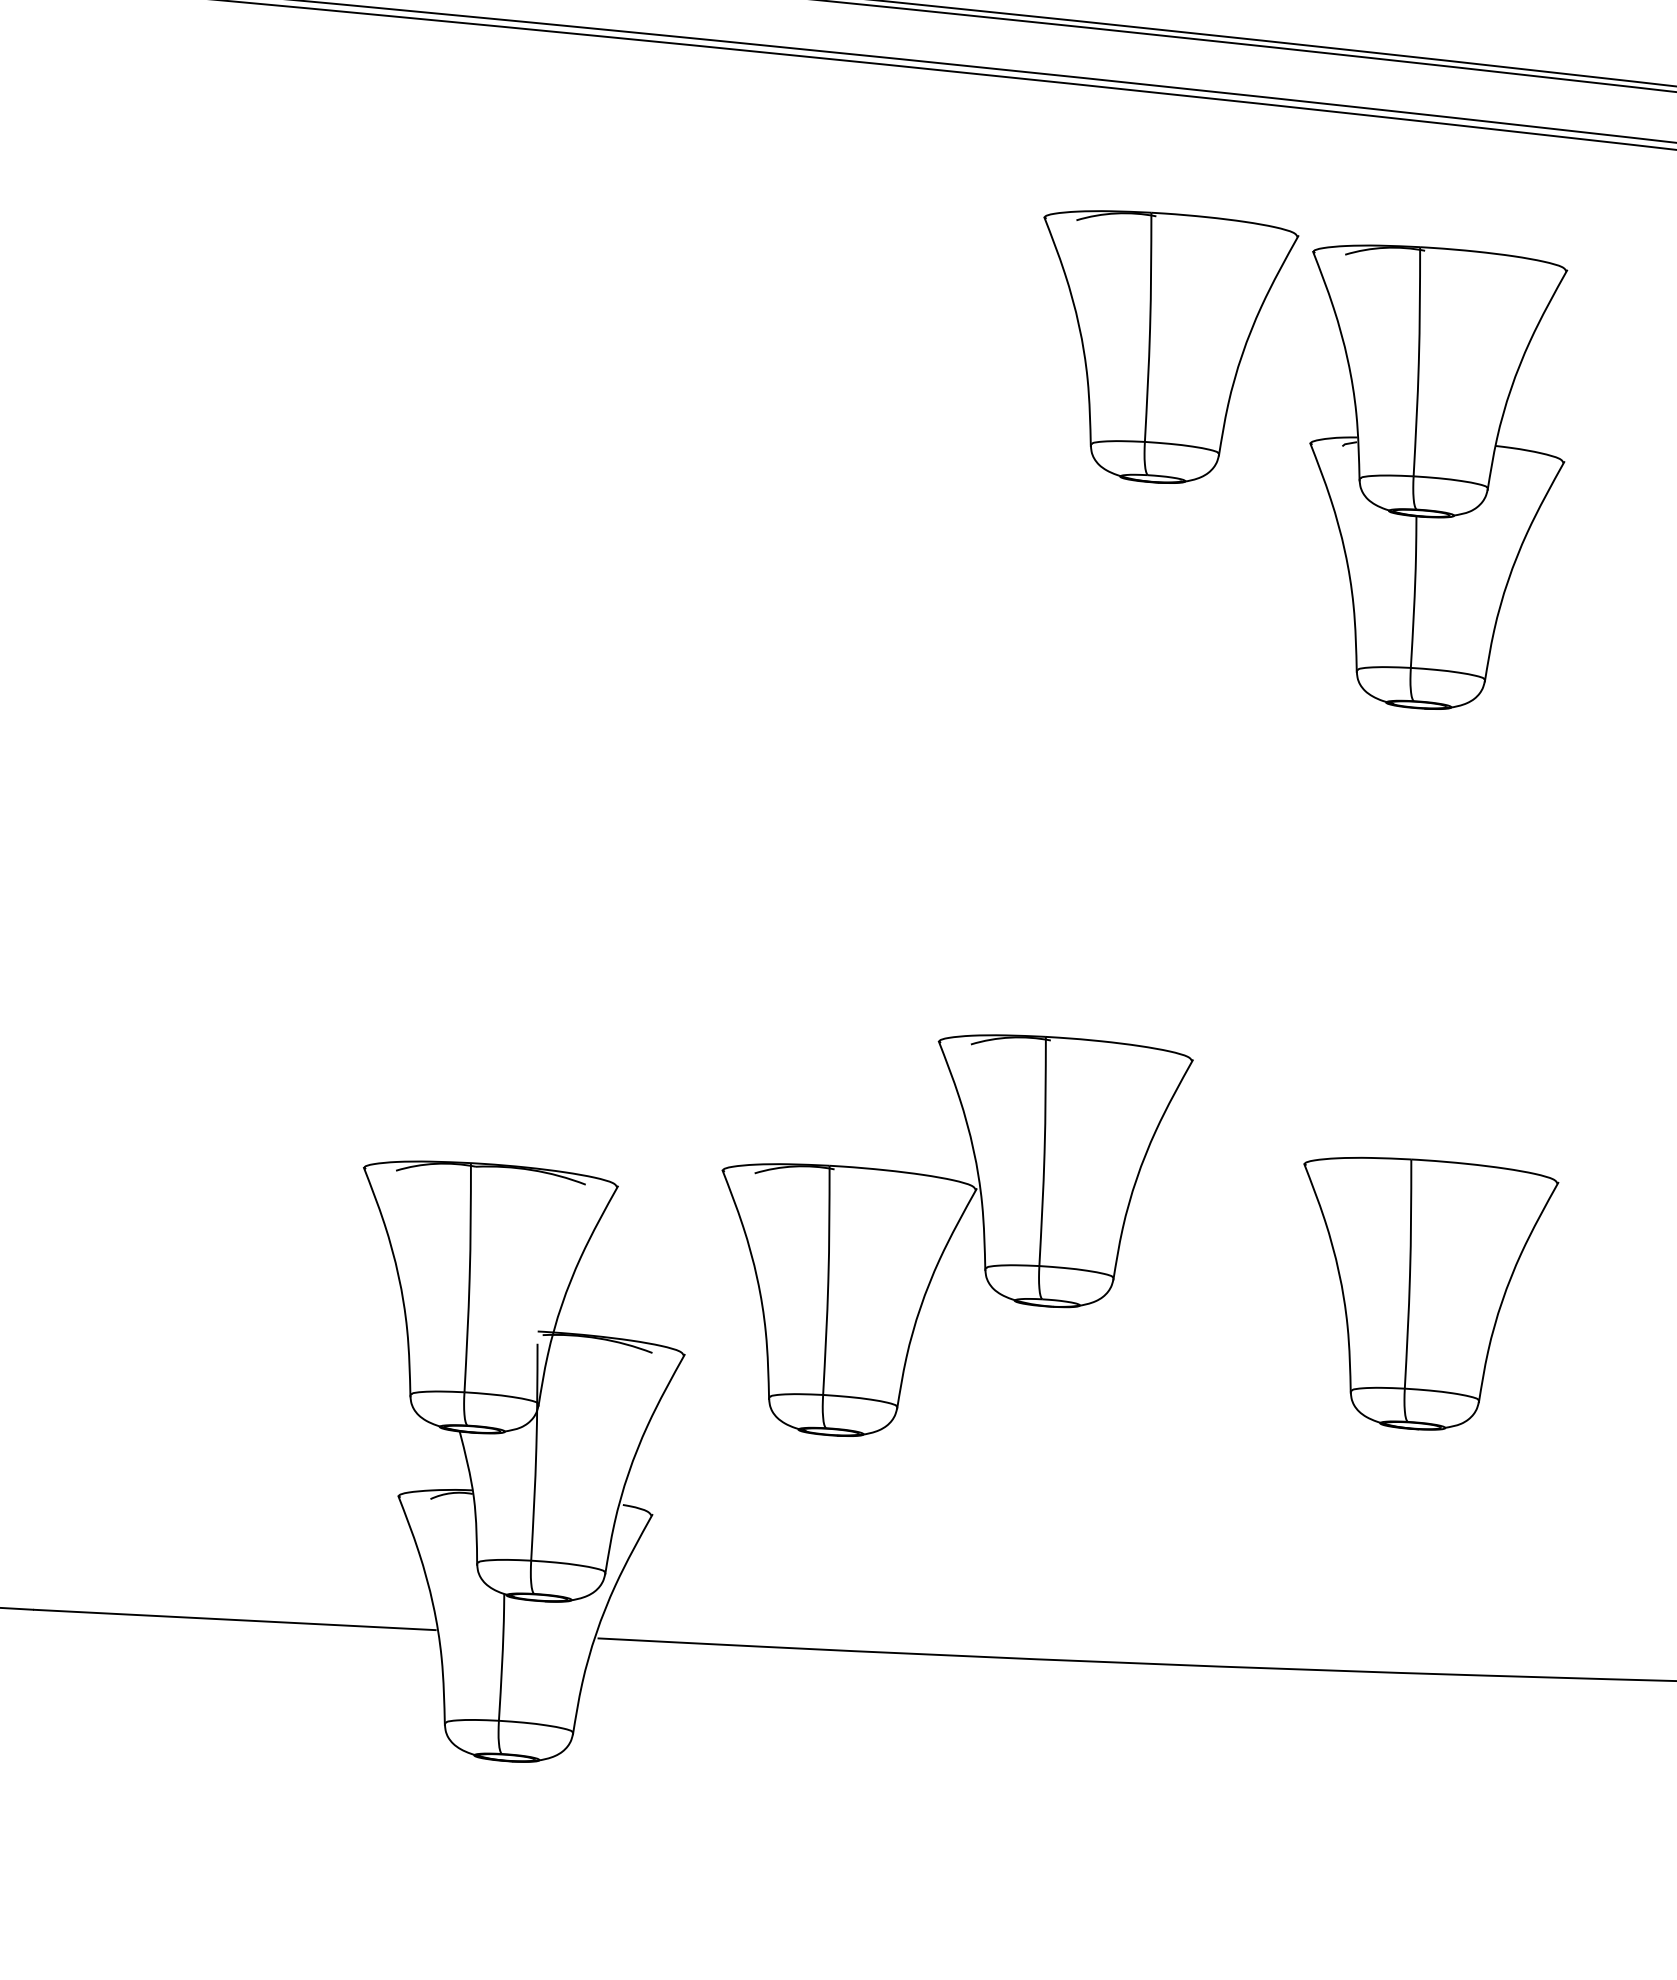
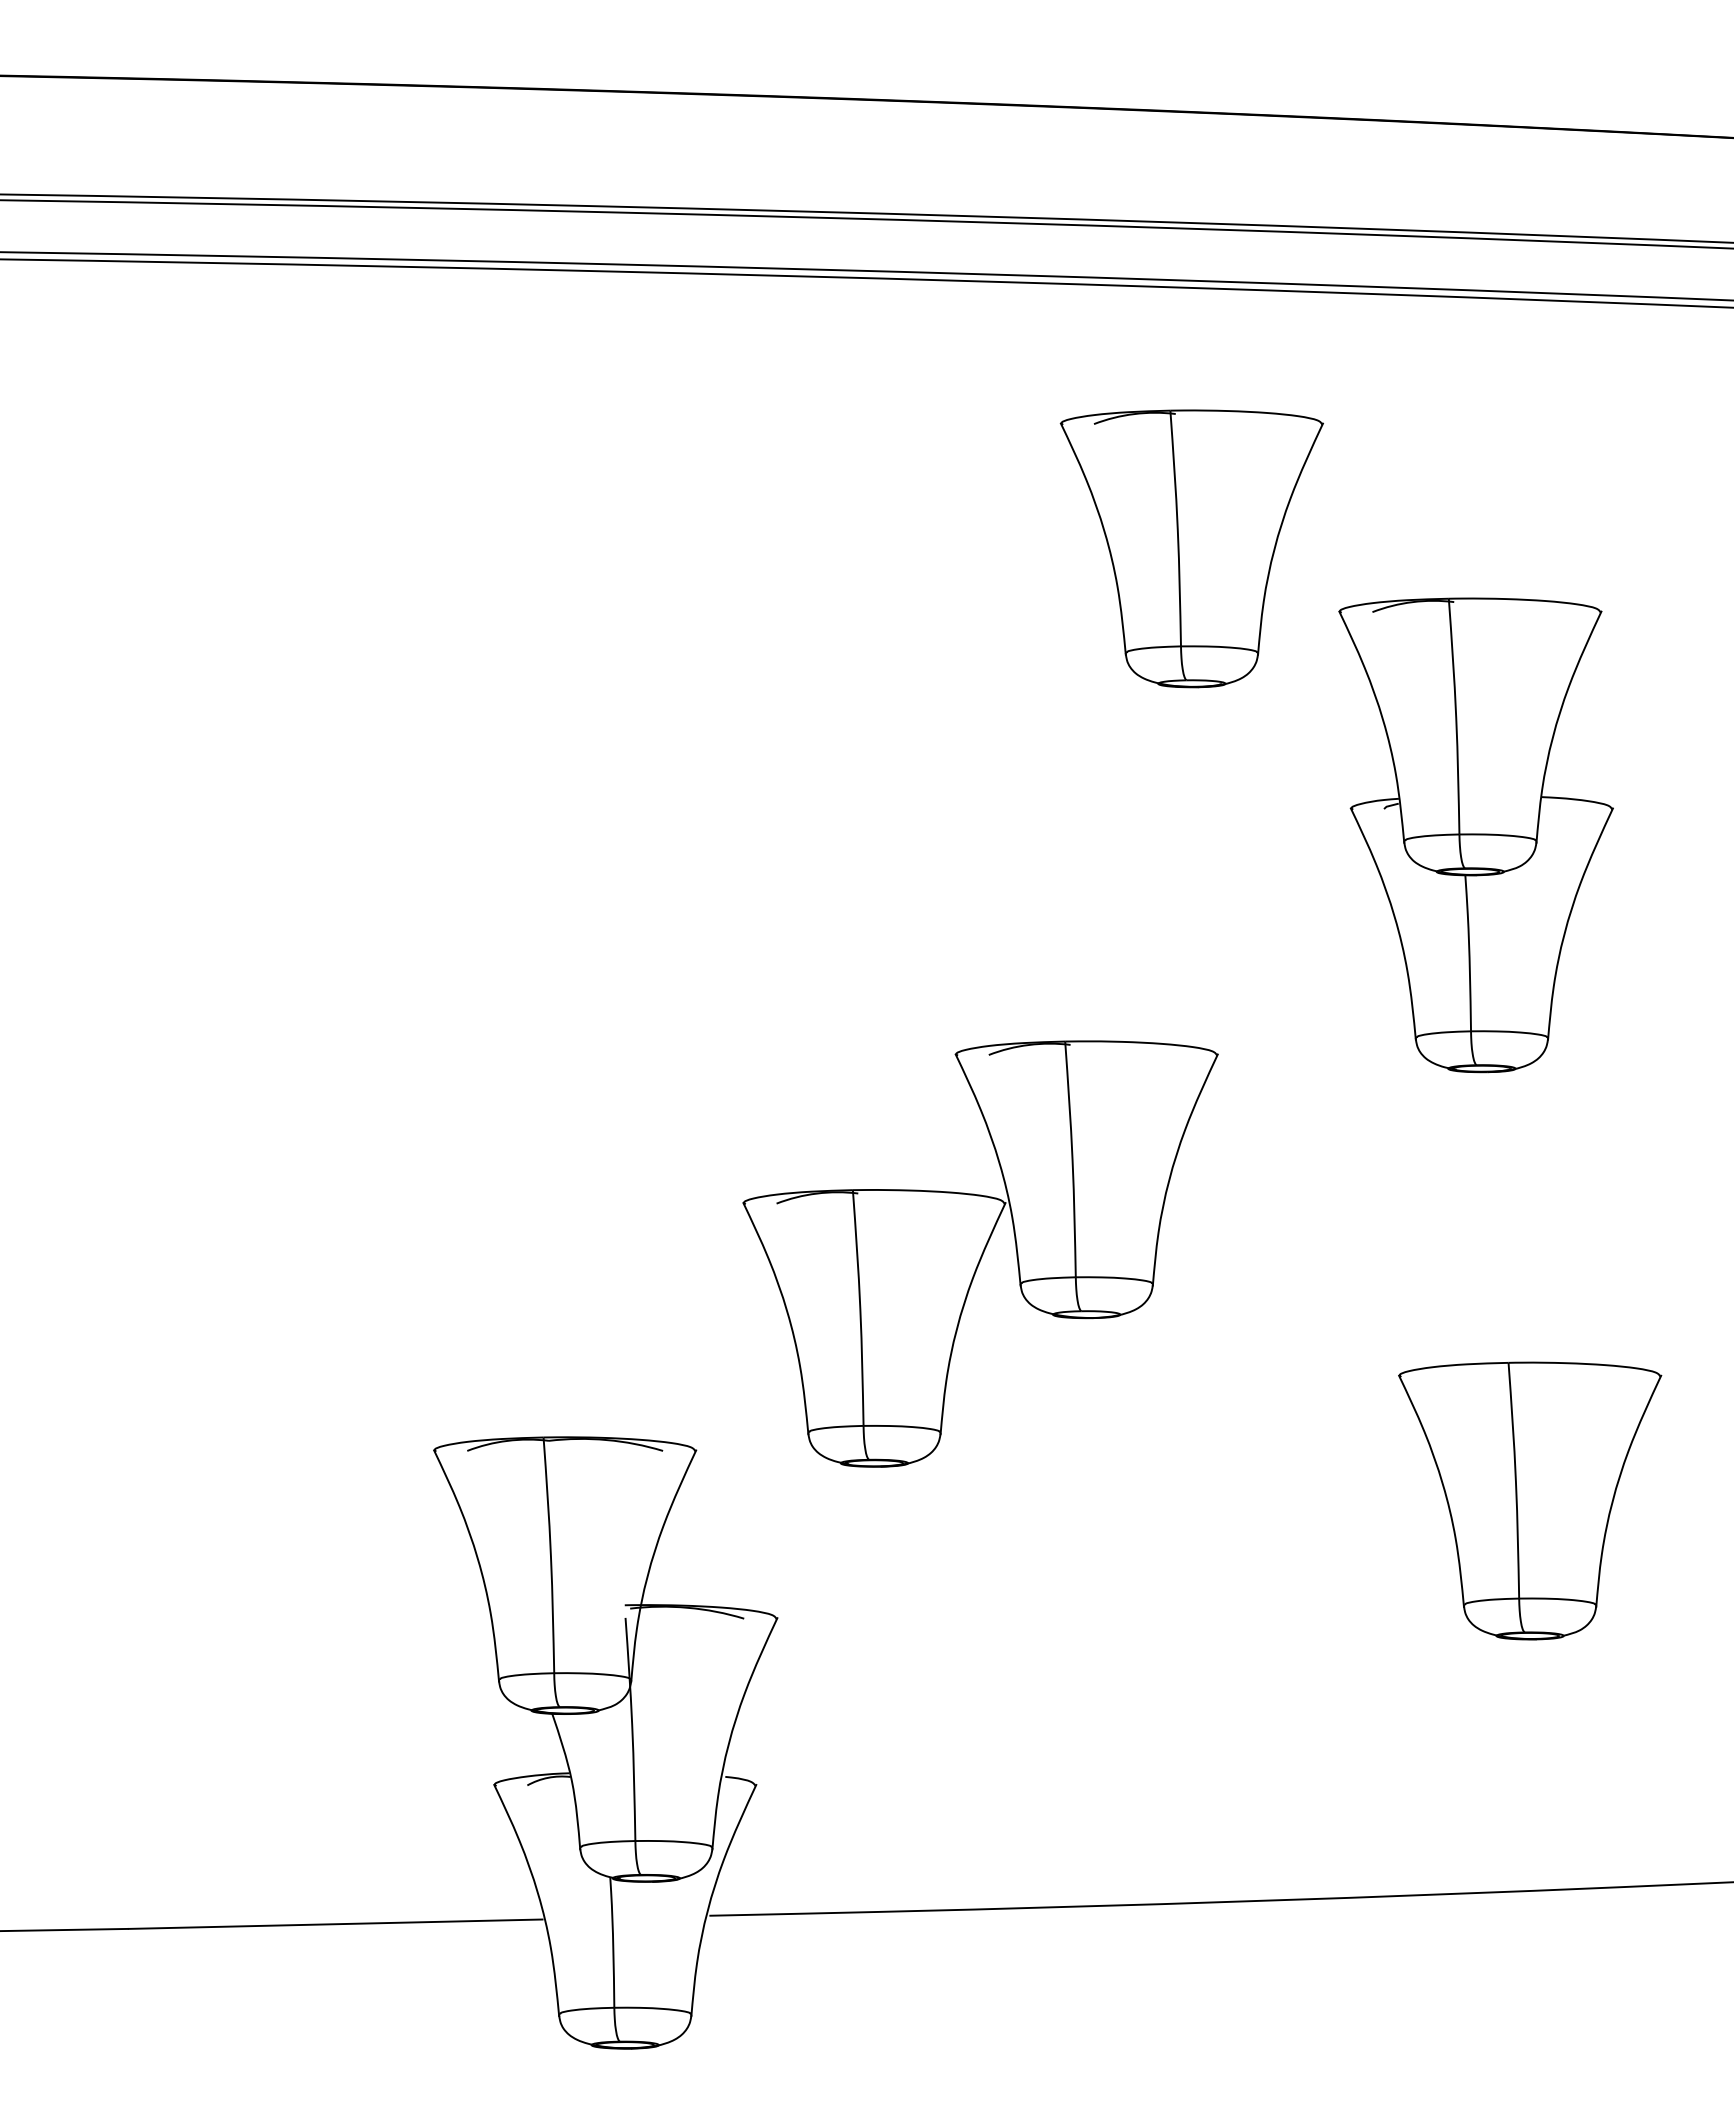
part: (1429, 478) -> (1475, 835), moved
part: (948, 1236) -> (980, 1253), moved

